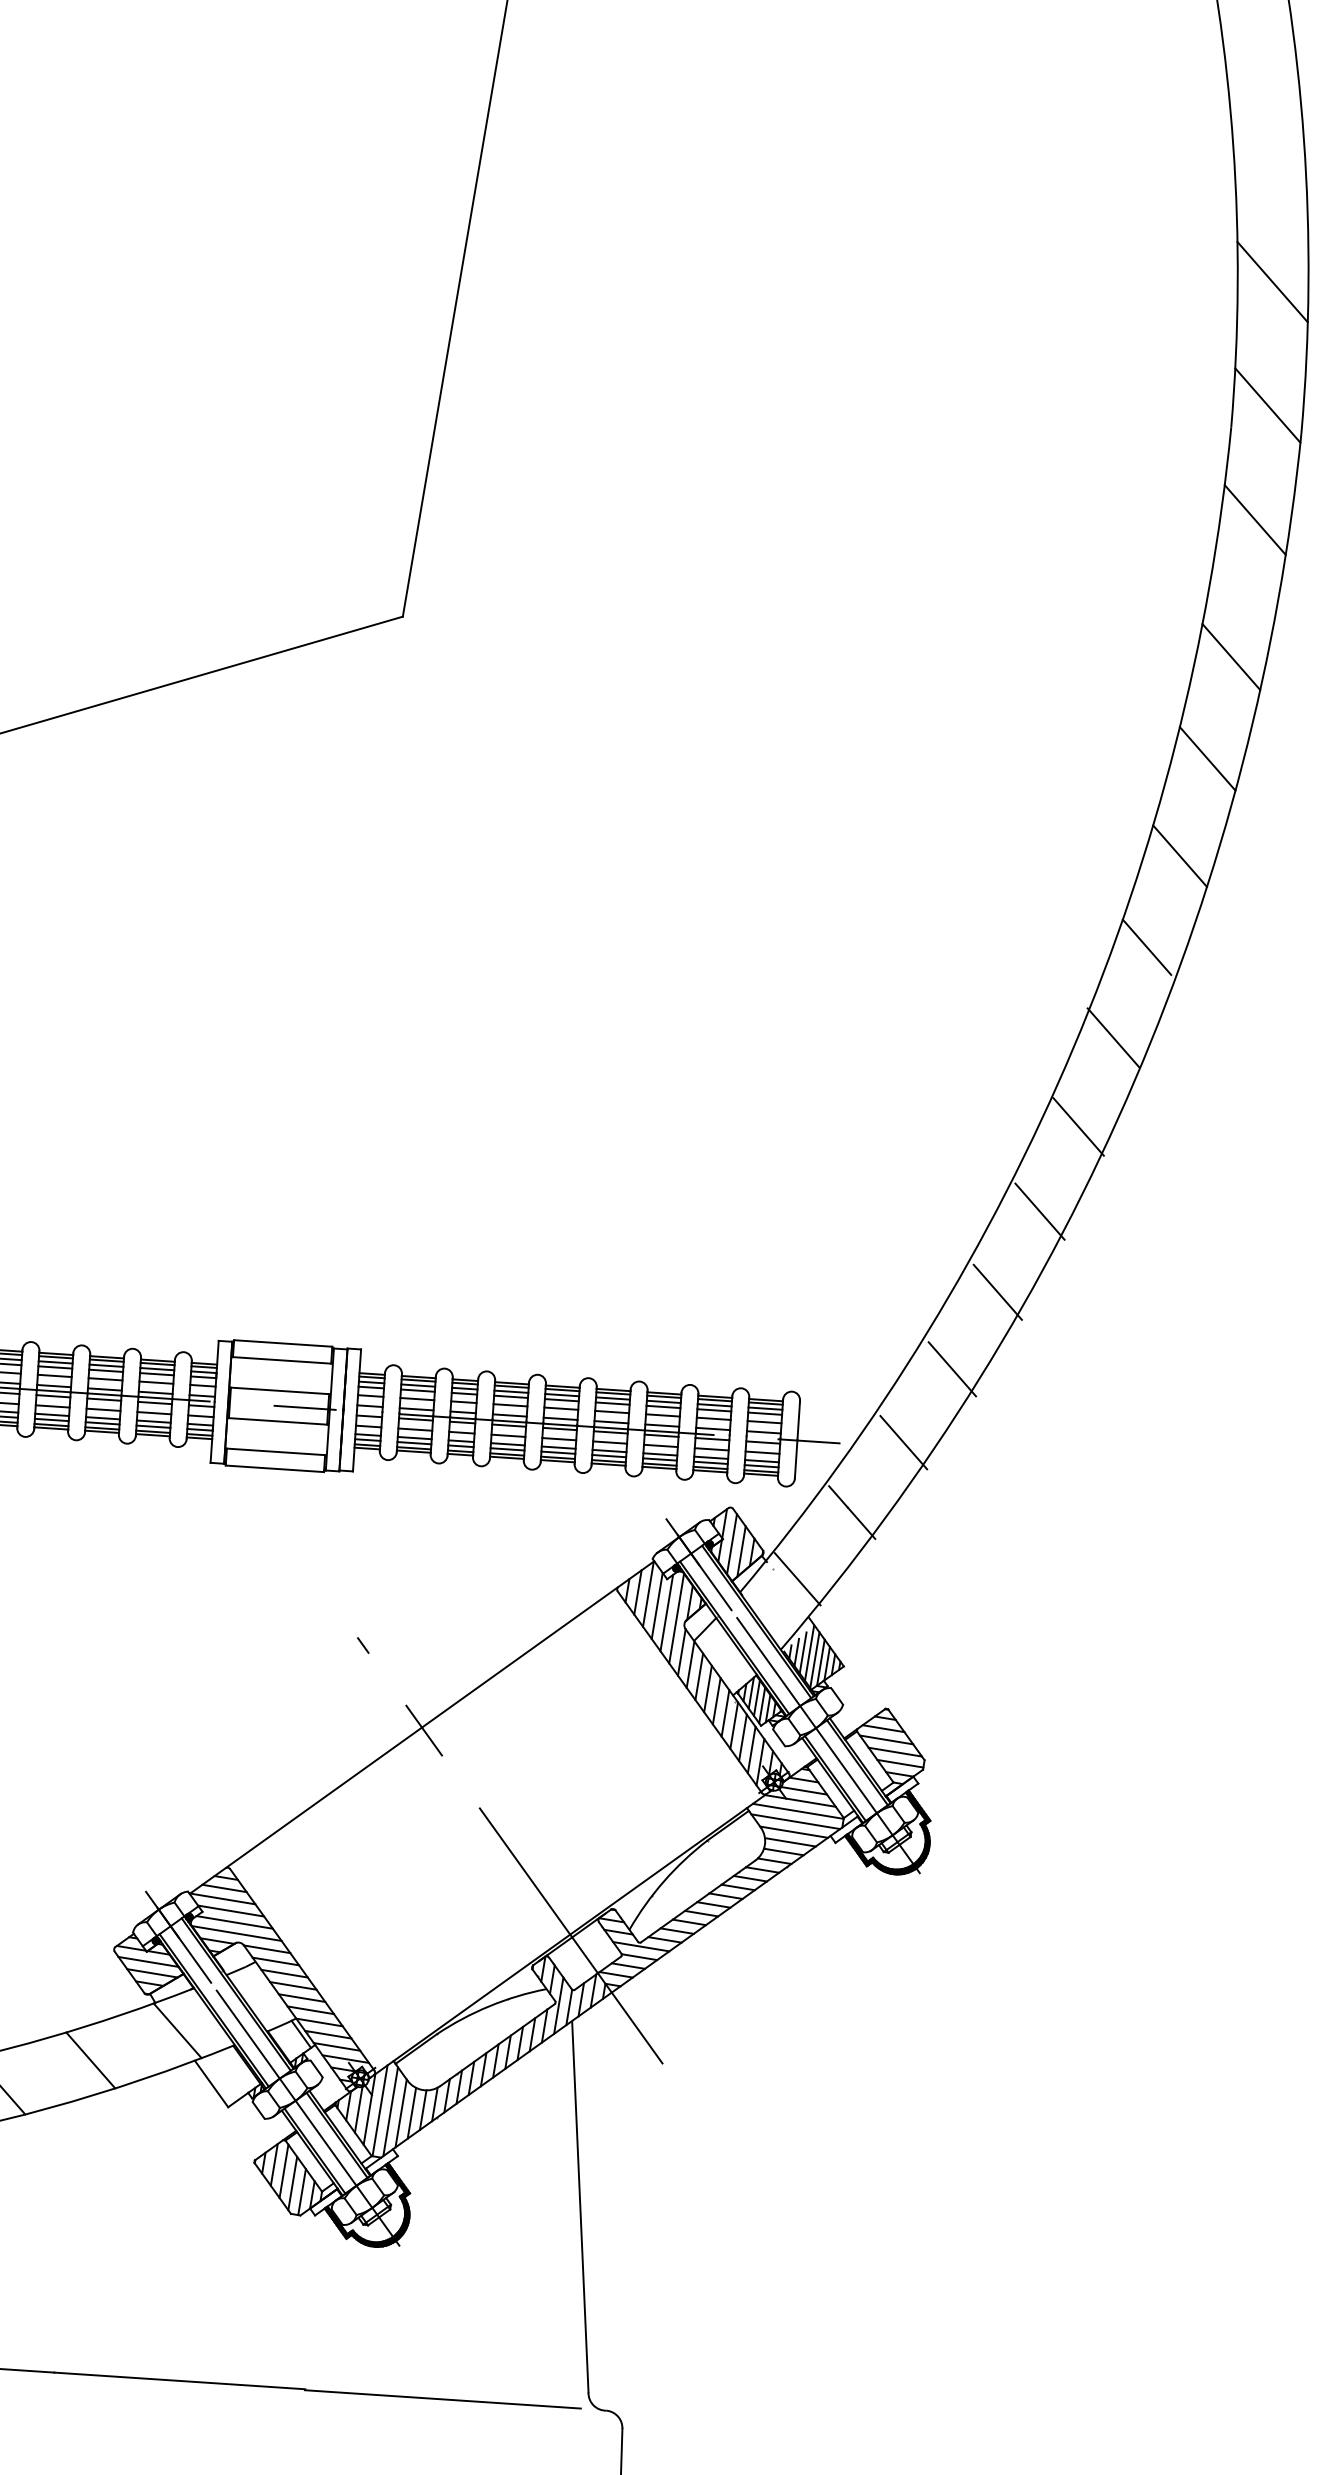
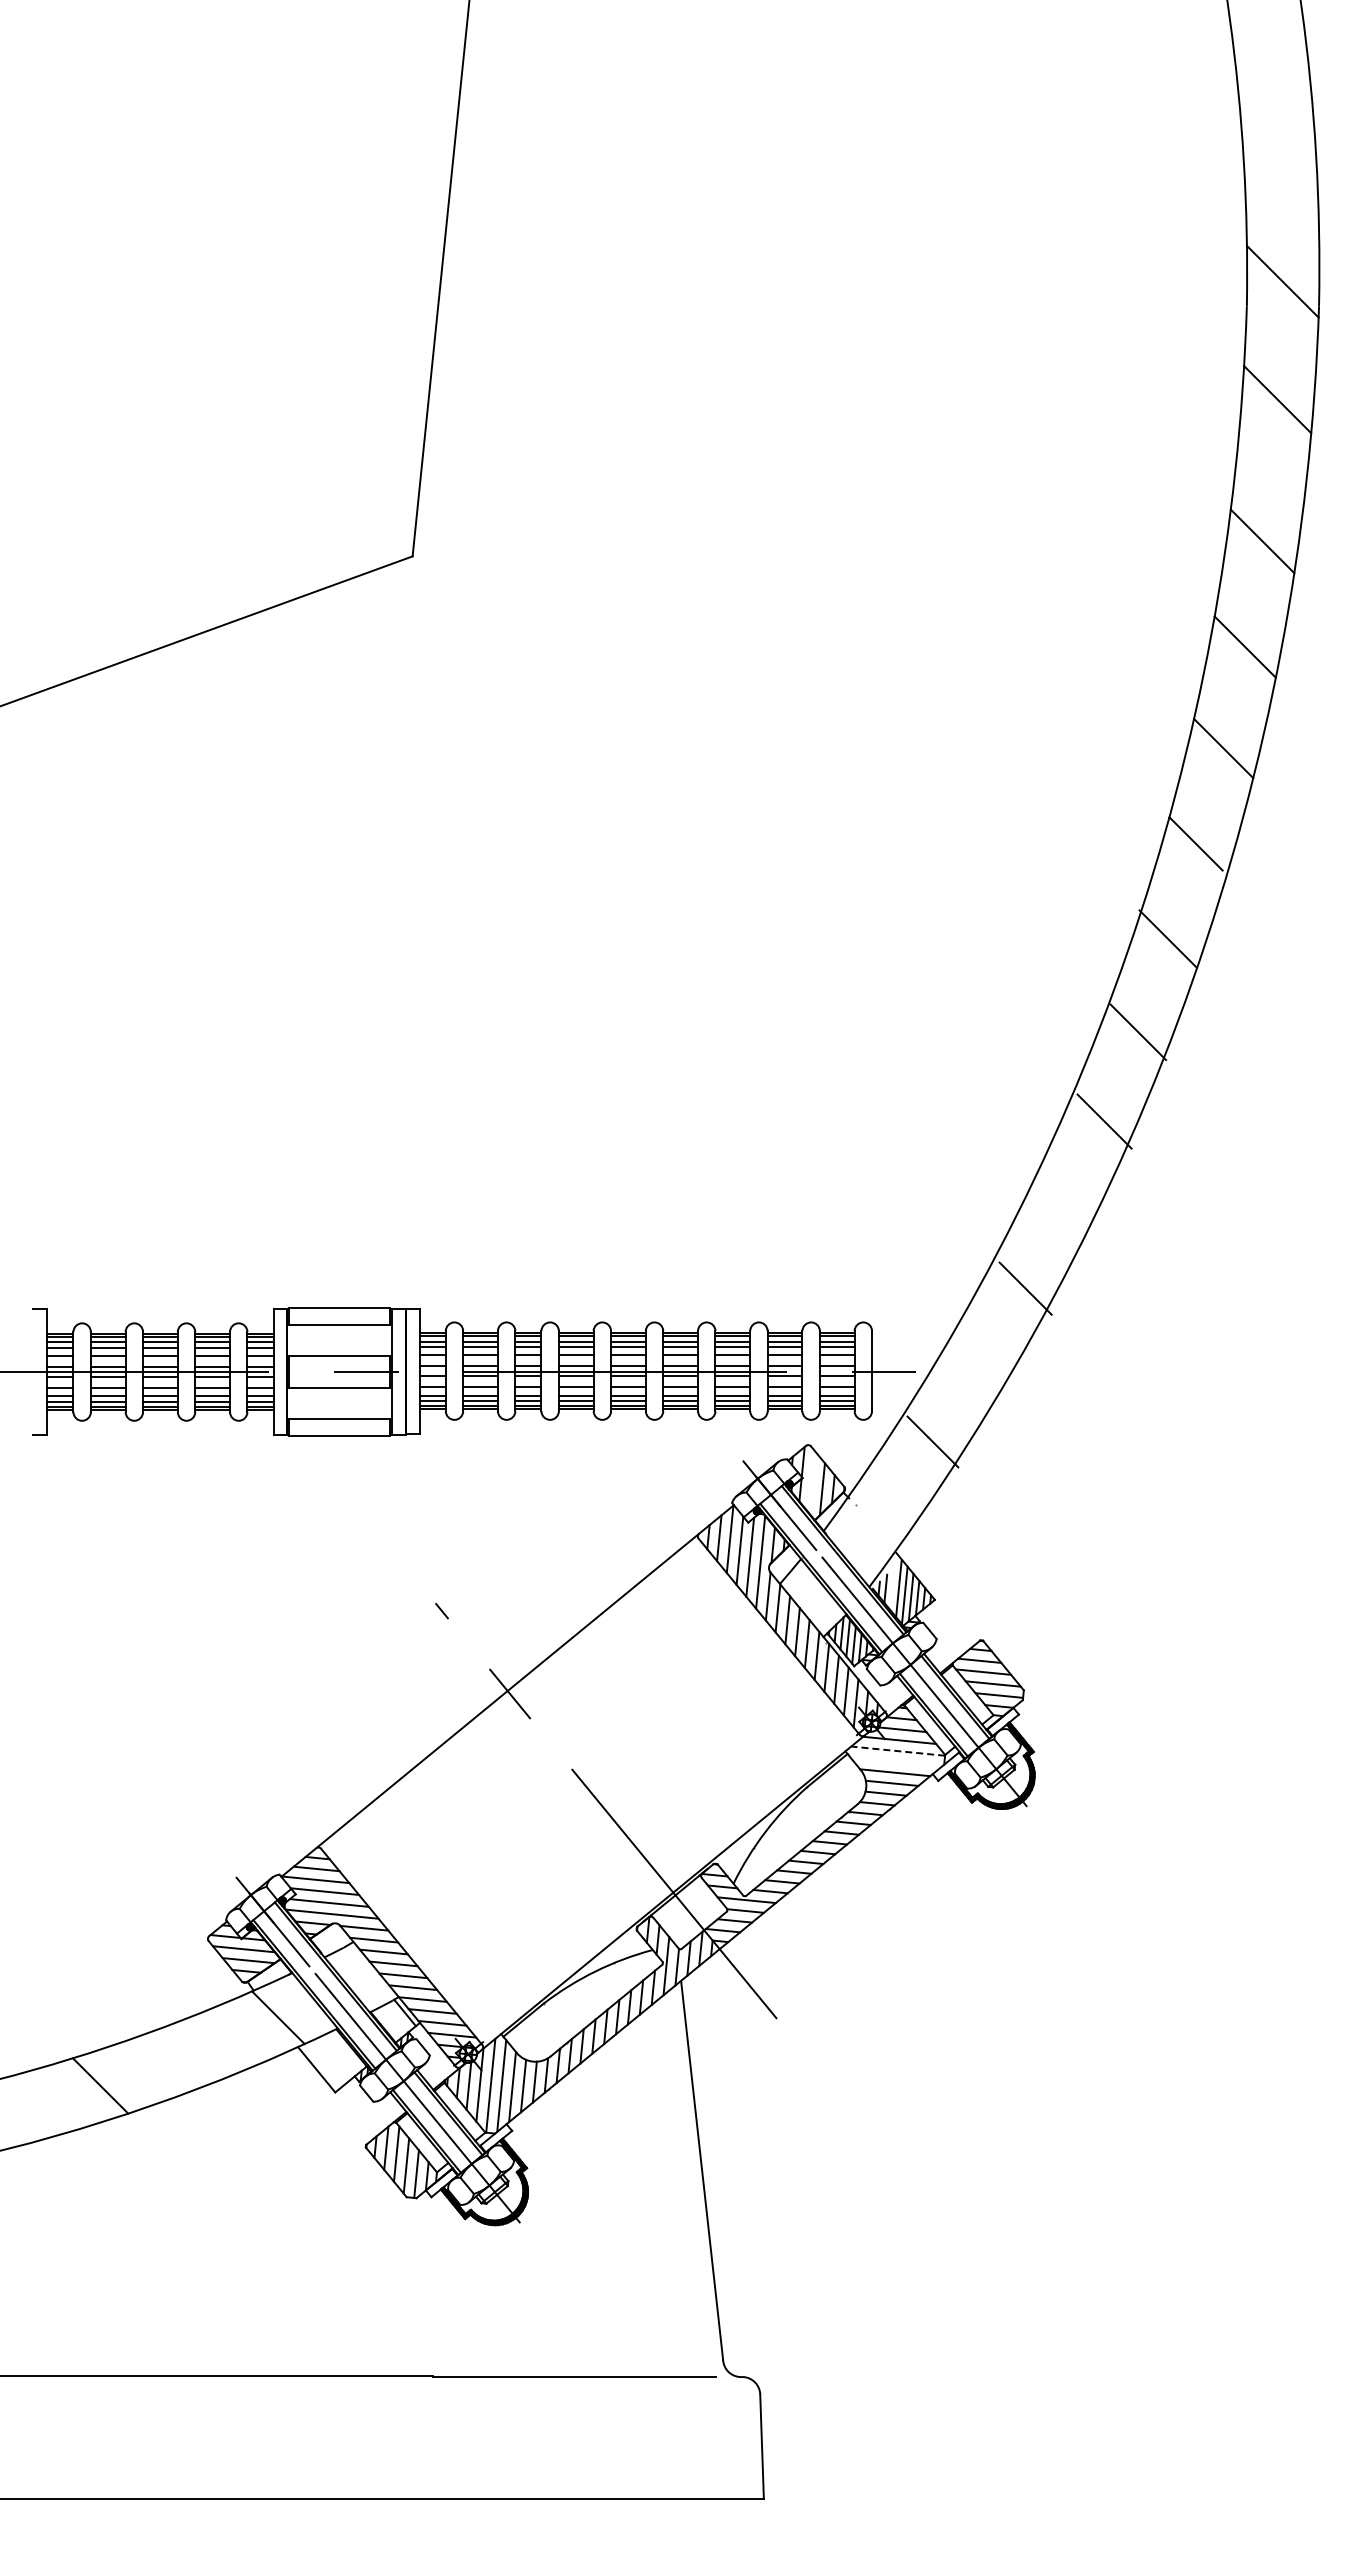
line: (1272, 281) -> (1279, 154), removed
line: (997, 1291) -> (1066, 1206), removed
line: (903, 1442) -> (980, 1366), removed
line: (732, 1544) -> (812, 1482), removed
line: (797, 1578) -> (881, 1513), removed
line: (803, 1652) -> (892, 1588), removed
line: (797, 1811) -> (897, 1751), solid -> dashed
line: (796, 1821) -> (896, 1761), removed
line: (90, 2060) -> (191, 2053), removed

